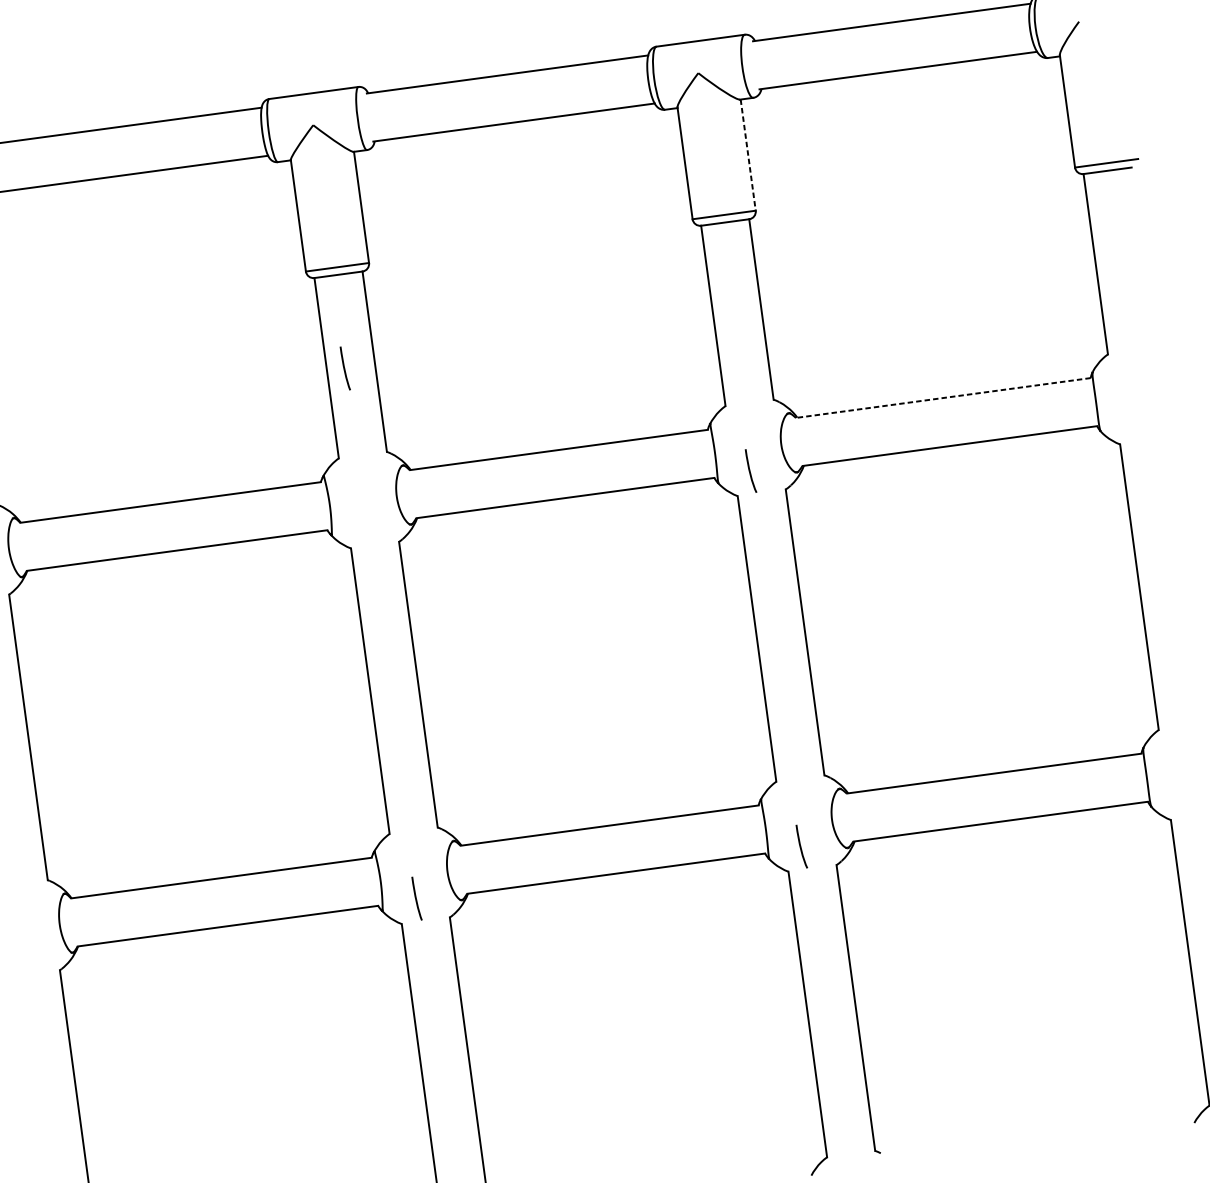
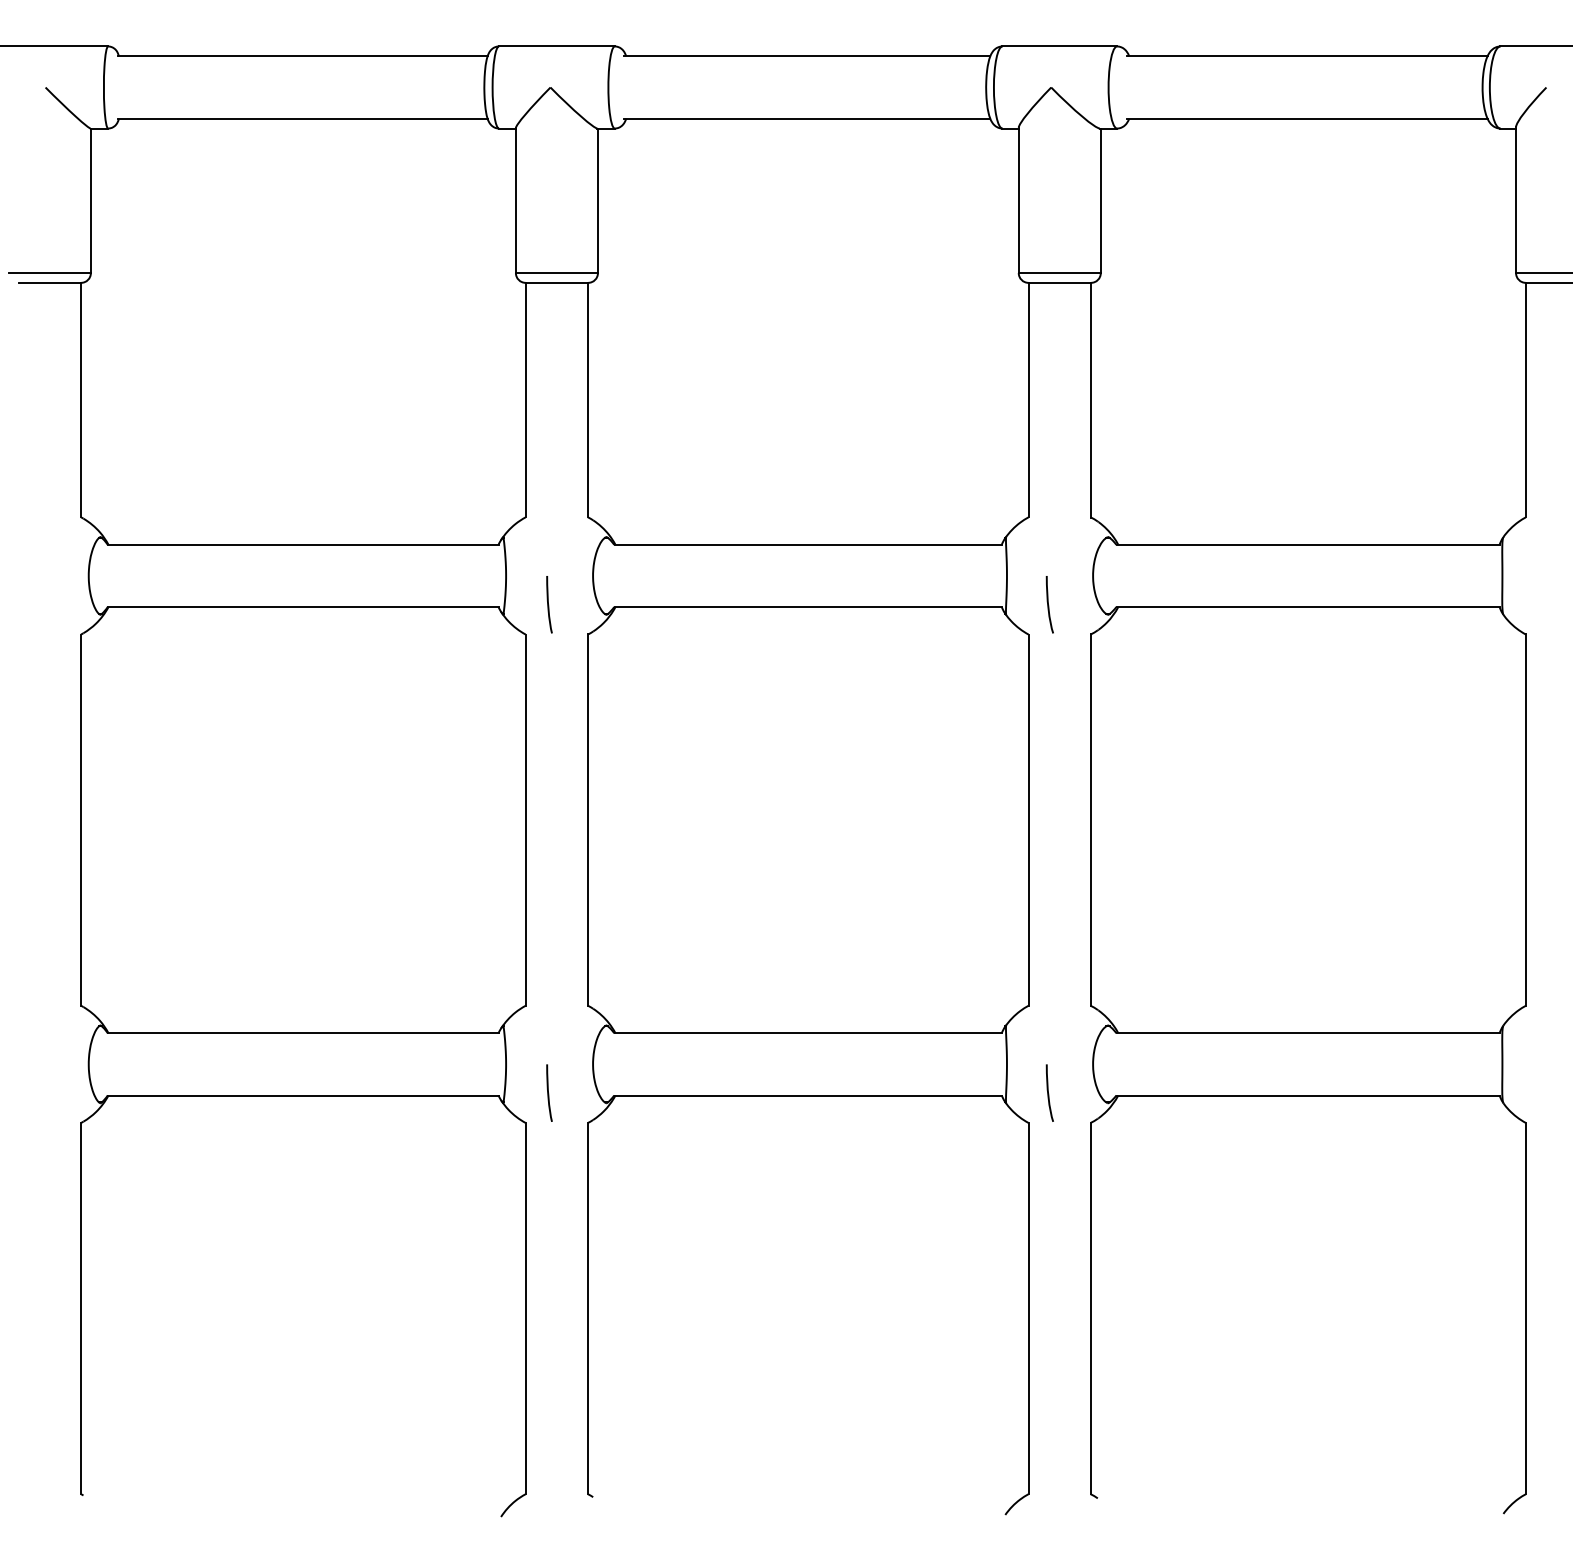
line: (748, 155) -> (1100, 201), dashed -> solid
curve: (344, 368) -> (548, 604), moved
line: (942, 397) -> (1307, 544), dashed -> solid

